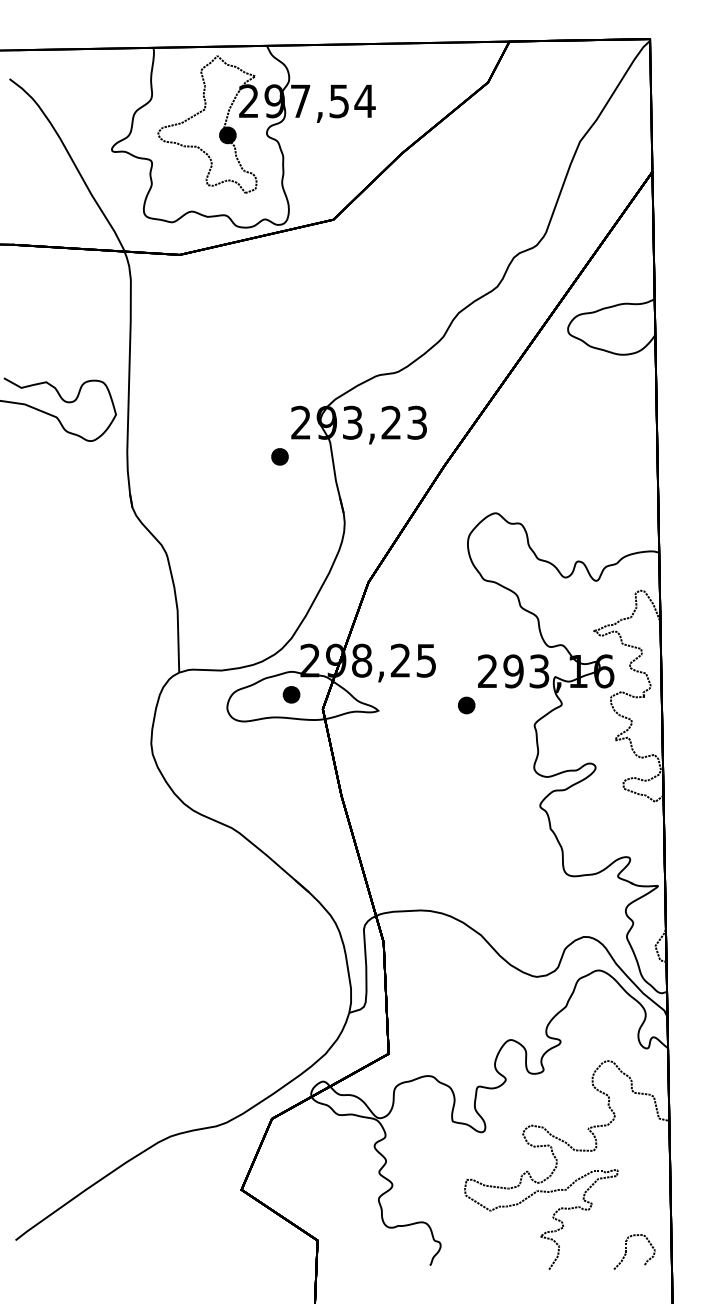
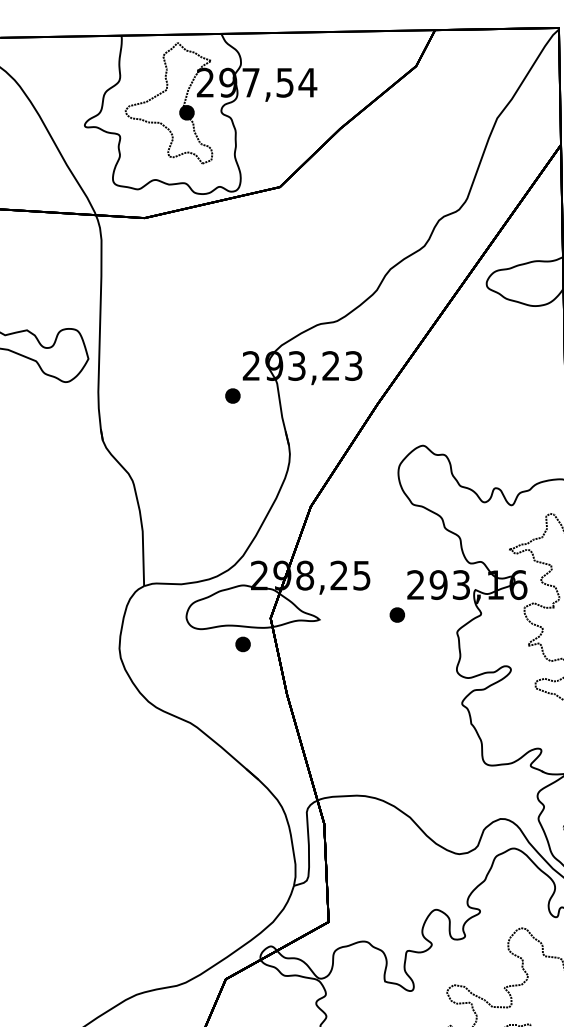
part: (291, 694) -> (243, 644), moved

